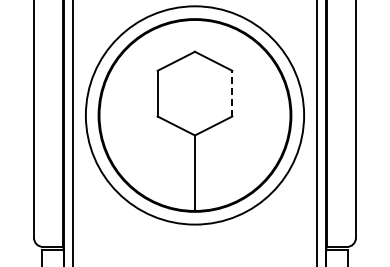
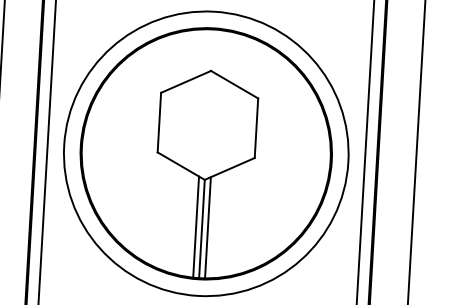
line: (232, 93) -> (256, 128), dashed -> solid
line: (190, 171) -> (196, 226), added
line: (199, 171) -> (207, 227), added

